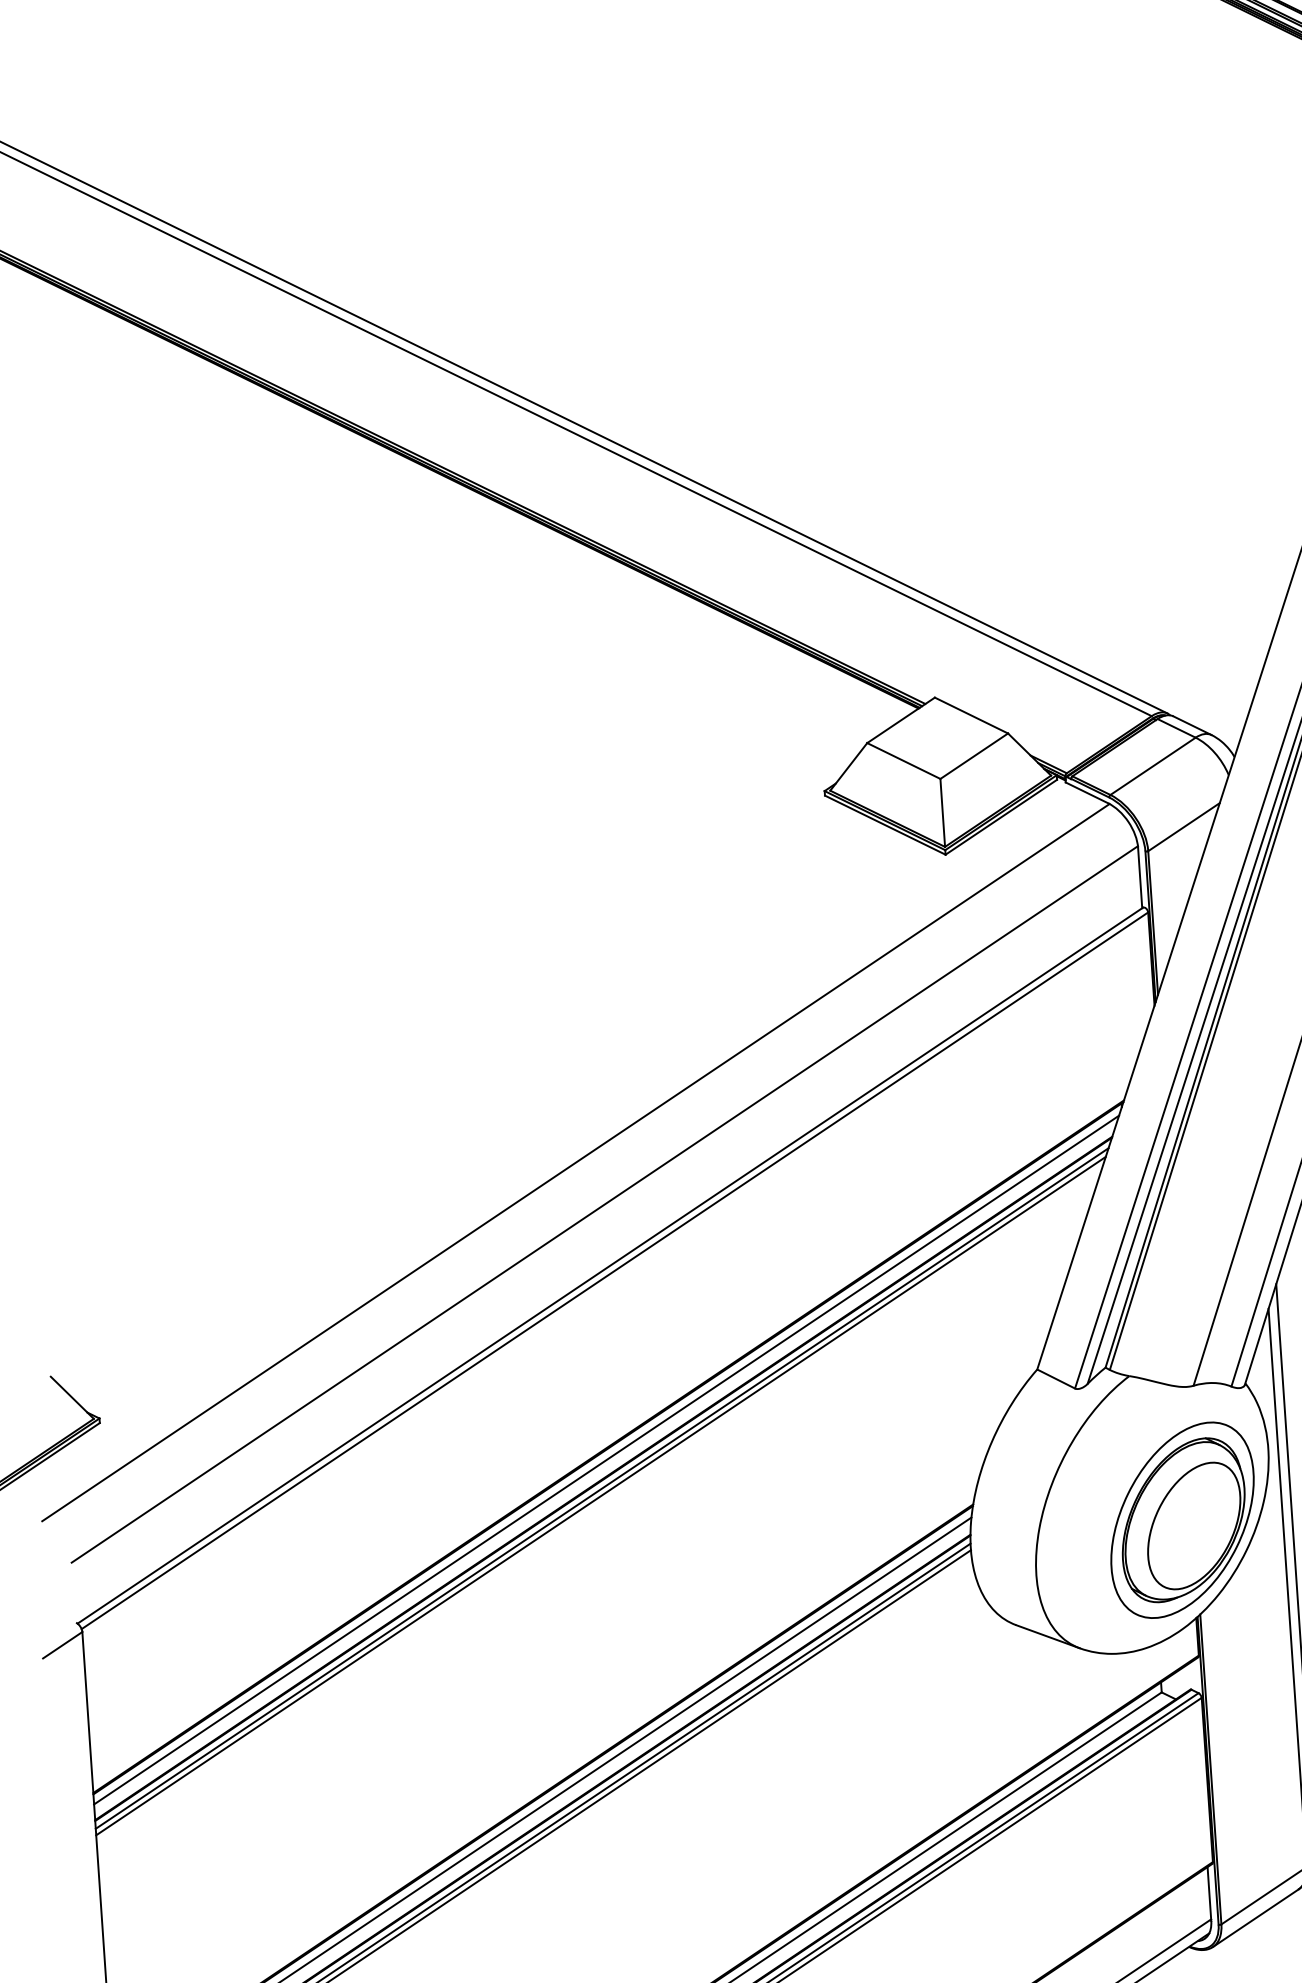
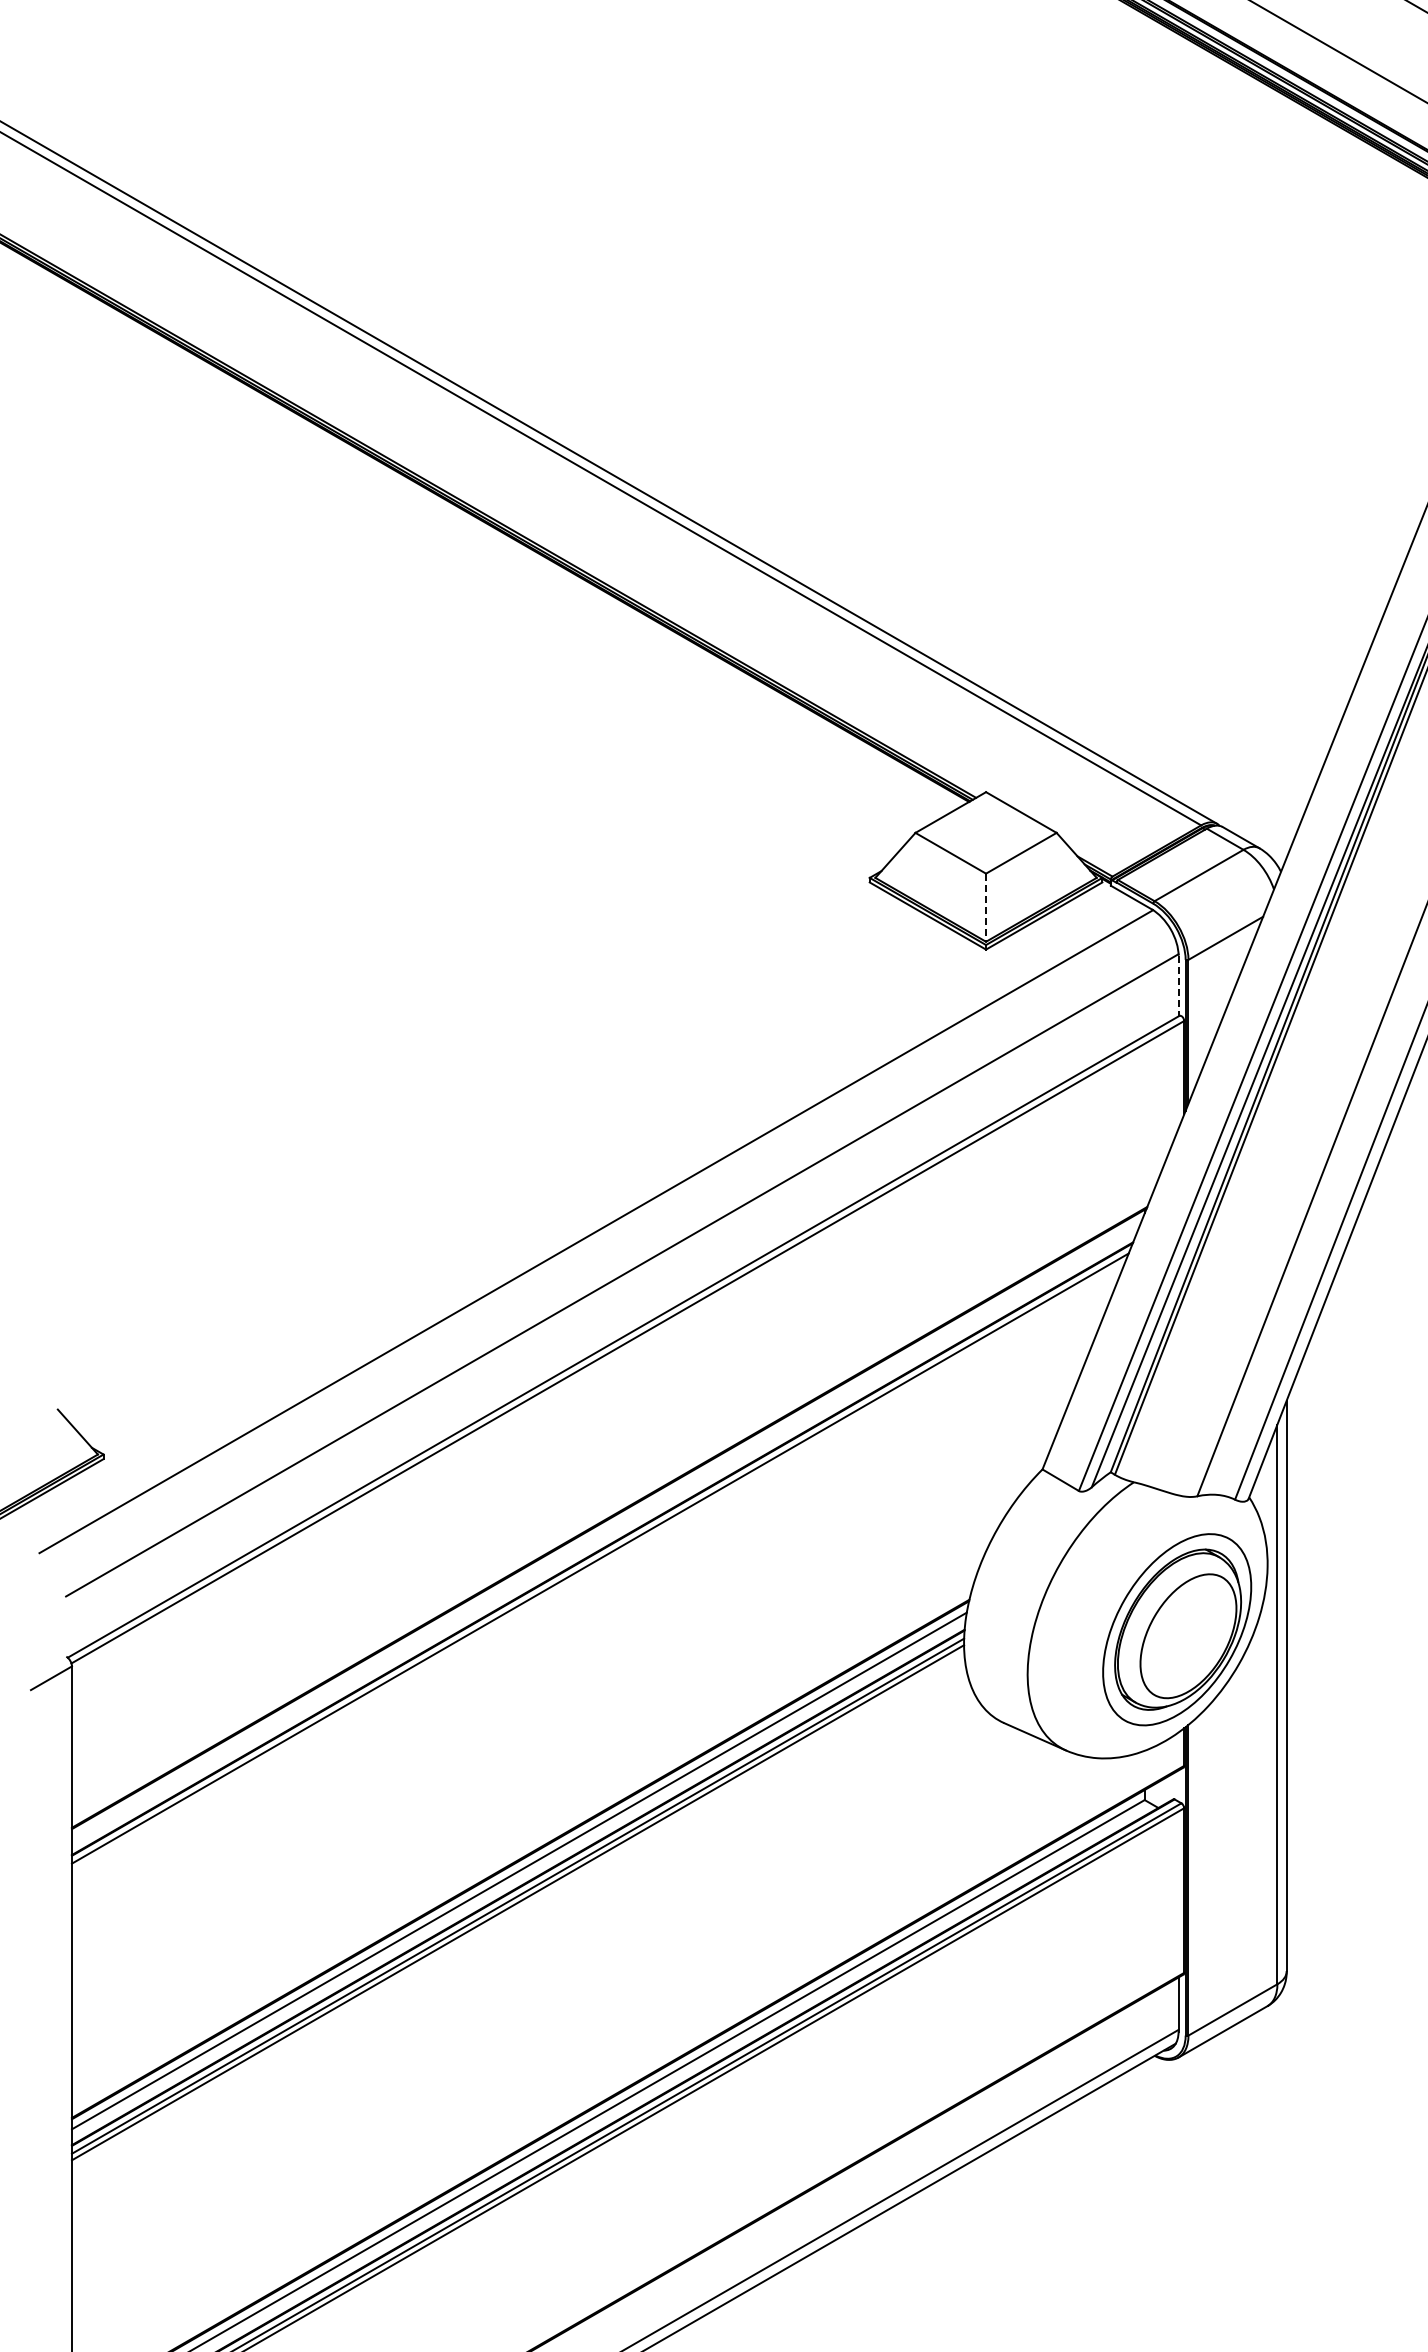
line: (943, 813) -> (986, 908), solid -> dashed
line: (1140, 878) -> (1178, 986), solid -> dashed
line: (606, 1460) -> (606, 1530), removed
line: (600, 1496) -> (598, 1566), removed

